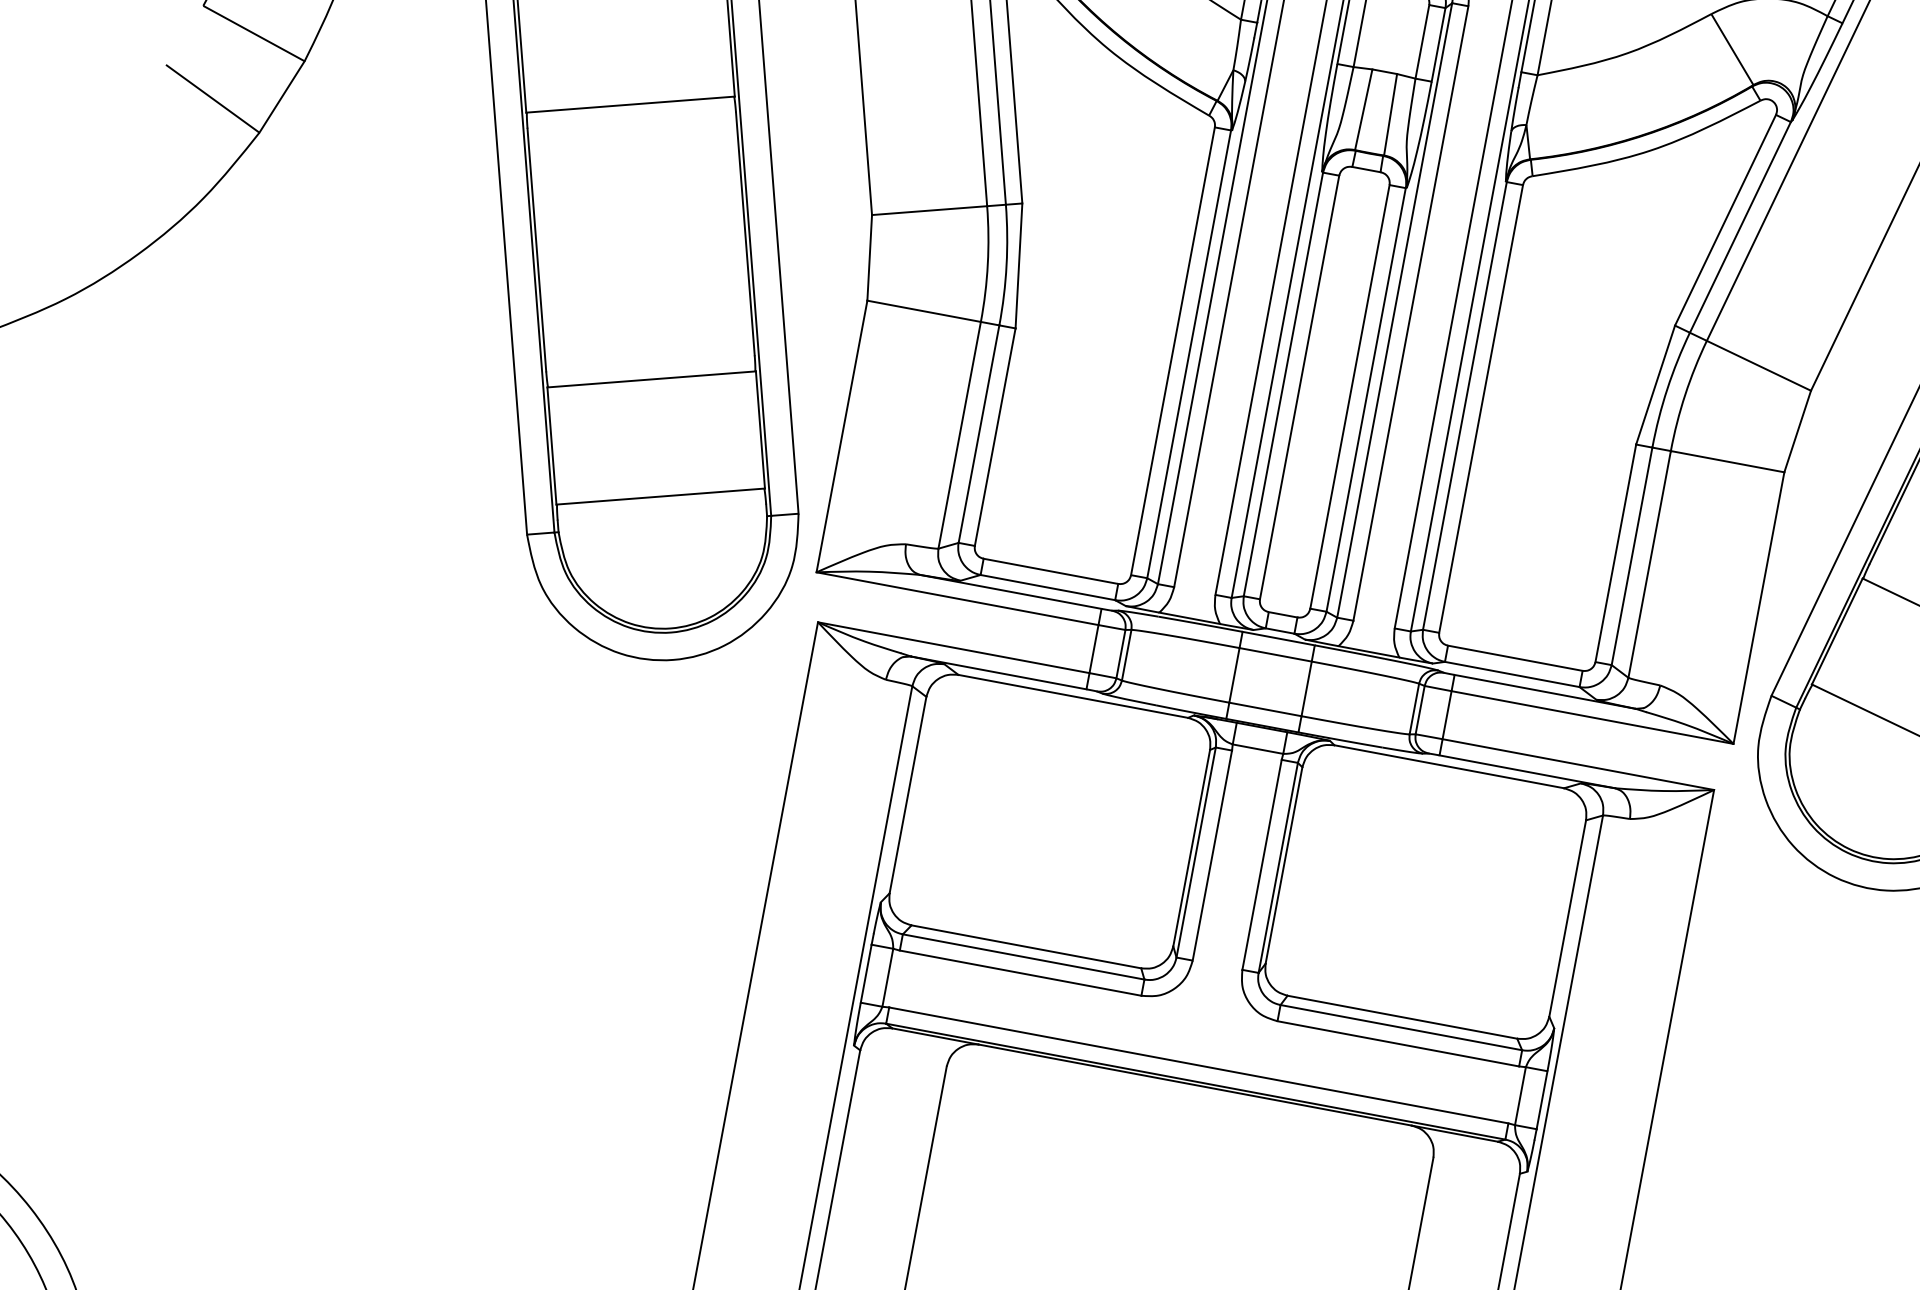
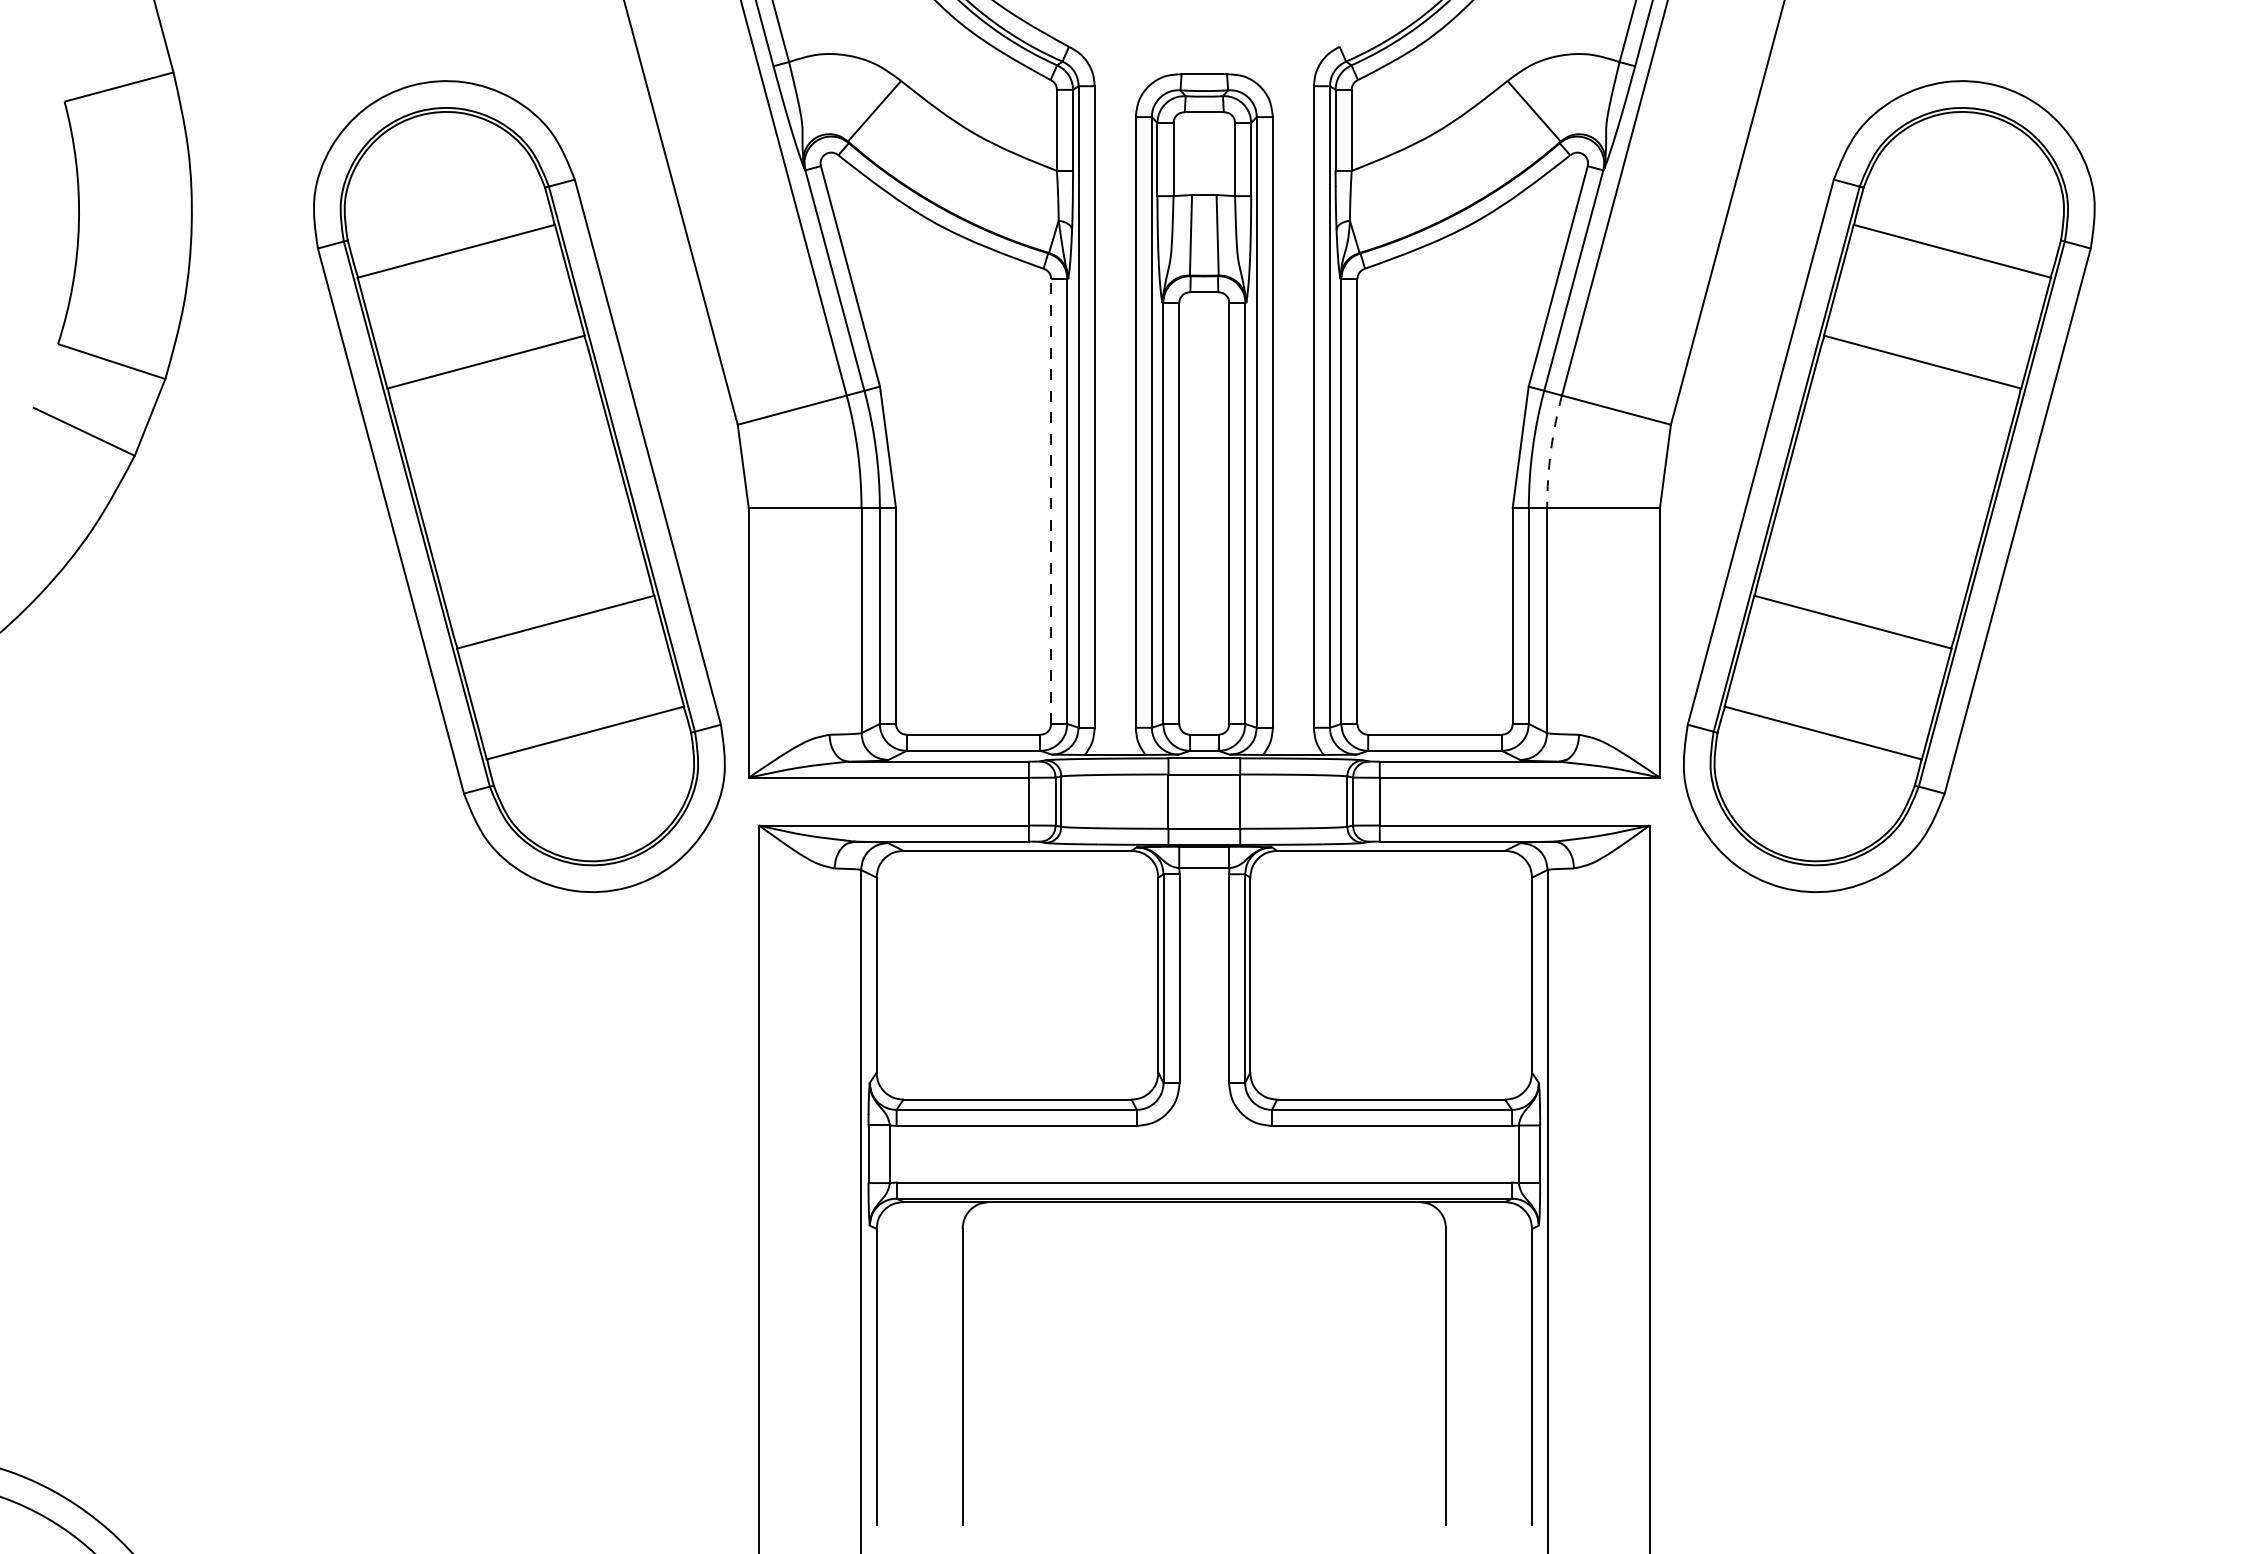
line: (1173, 351) -> (1051, 501), solid -> dashed
arc: (1684, 394) -> (1550, 451), solid -> dashed

